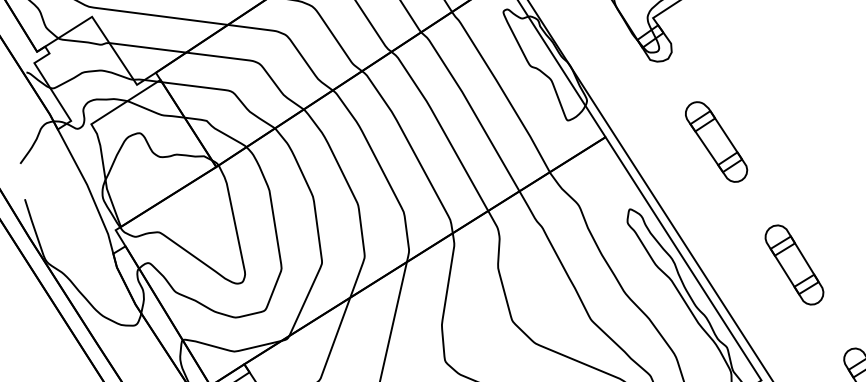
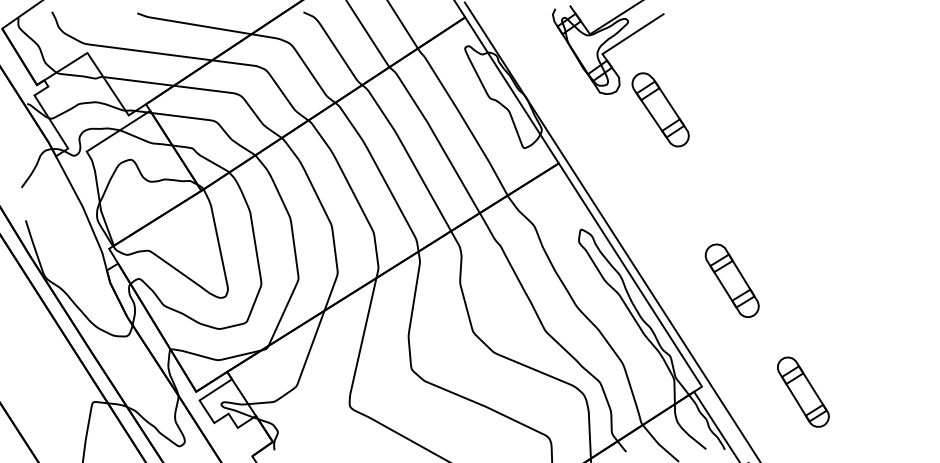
part: (716, 141) -> (660, 109), moved

